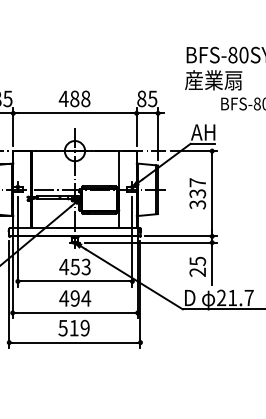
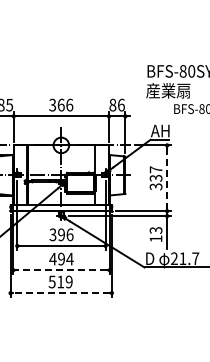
text: (73, 98) -> (60, 104), 488 -> 366
text: (151, 98) -> (120, 104), 85 -> 86
line: (212, 193) -> (167, 178), solid -> dashed
text: (75, 266) -> (61, 234), 453 -> 396
text: (197, 266) -> (155, 234), 25 -> 13
line: (75, 313) -> (61, 270), solid -> dashed
line: (73, 343) -> (60, 293), solid -> dashed

